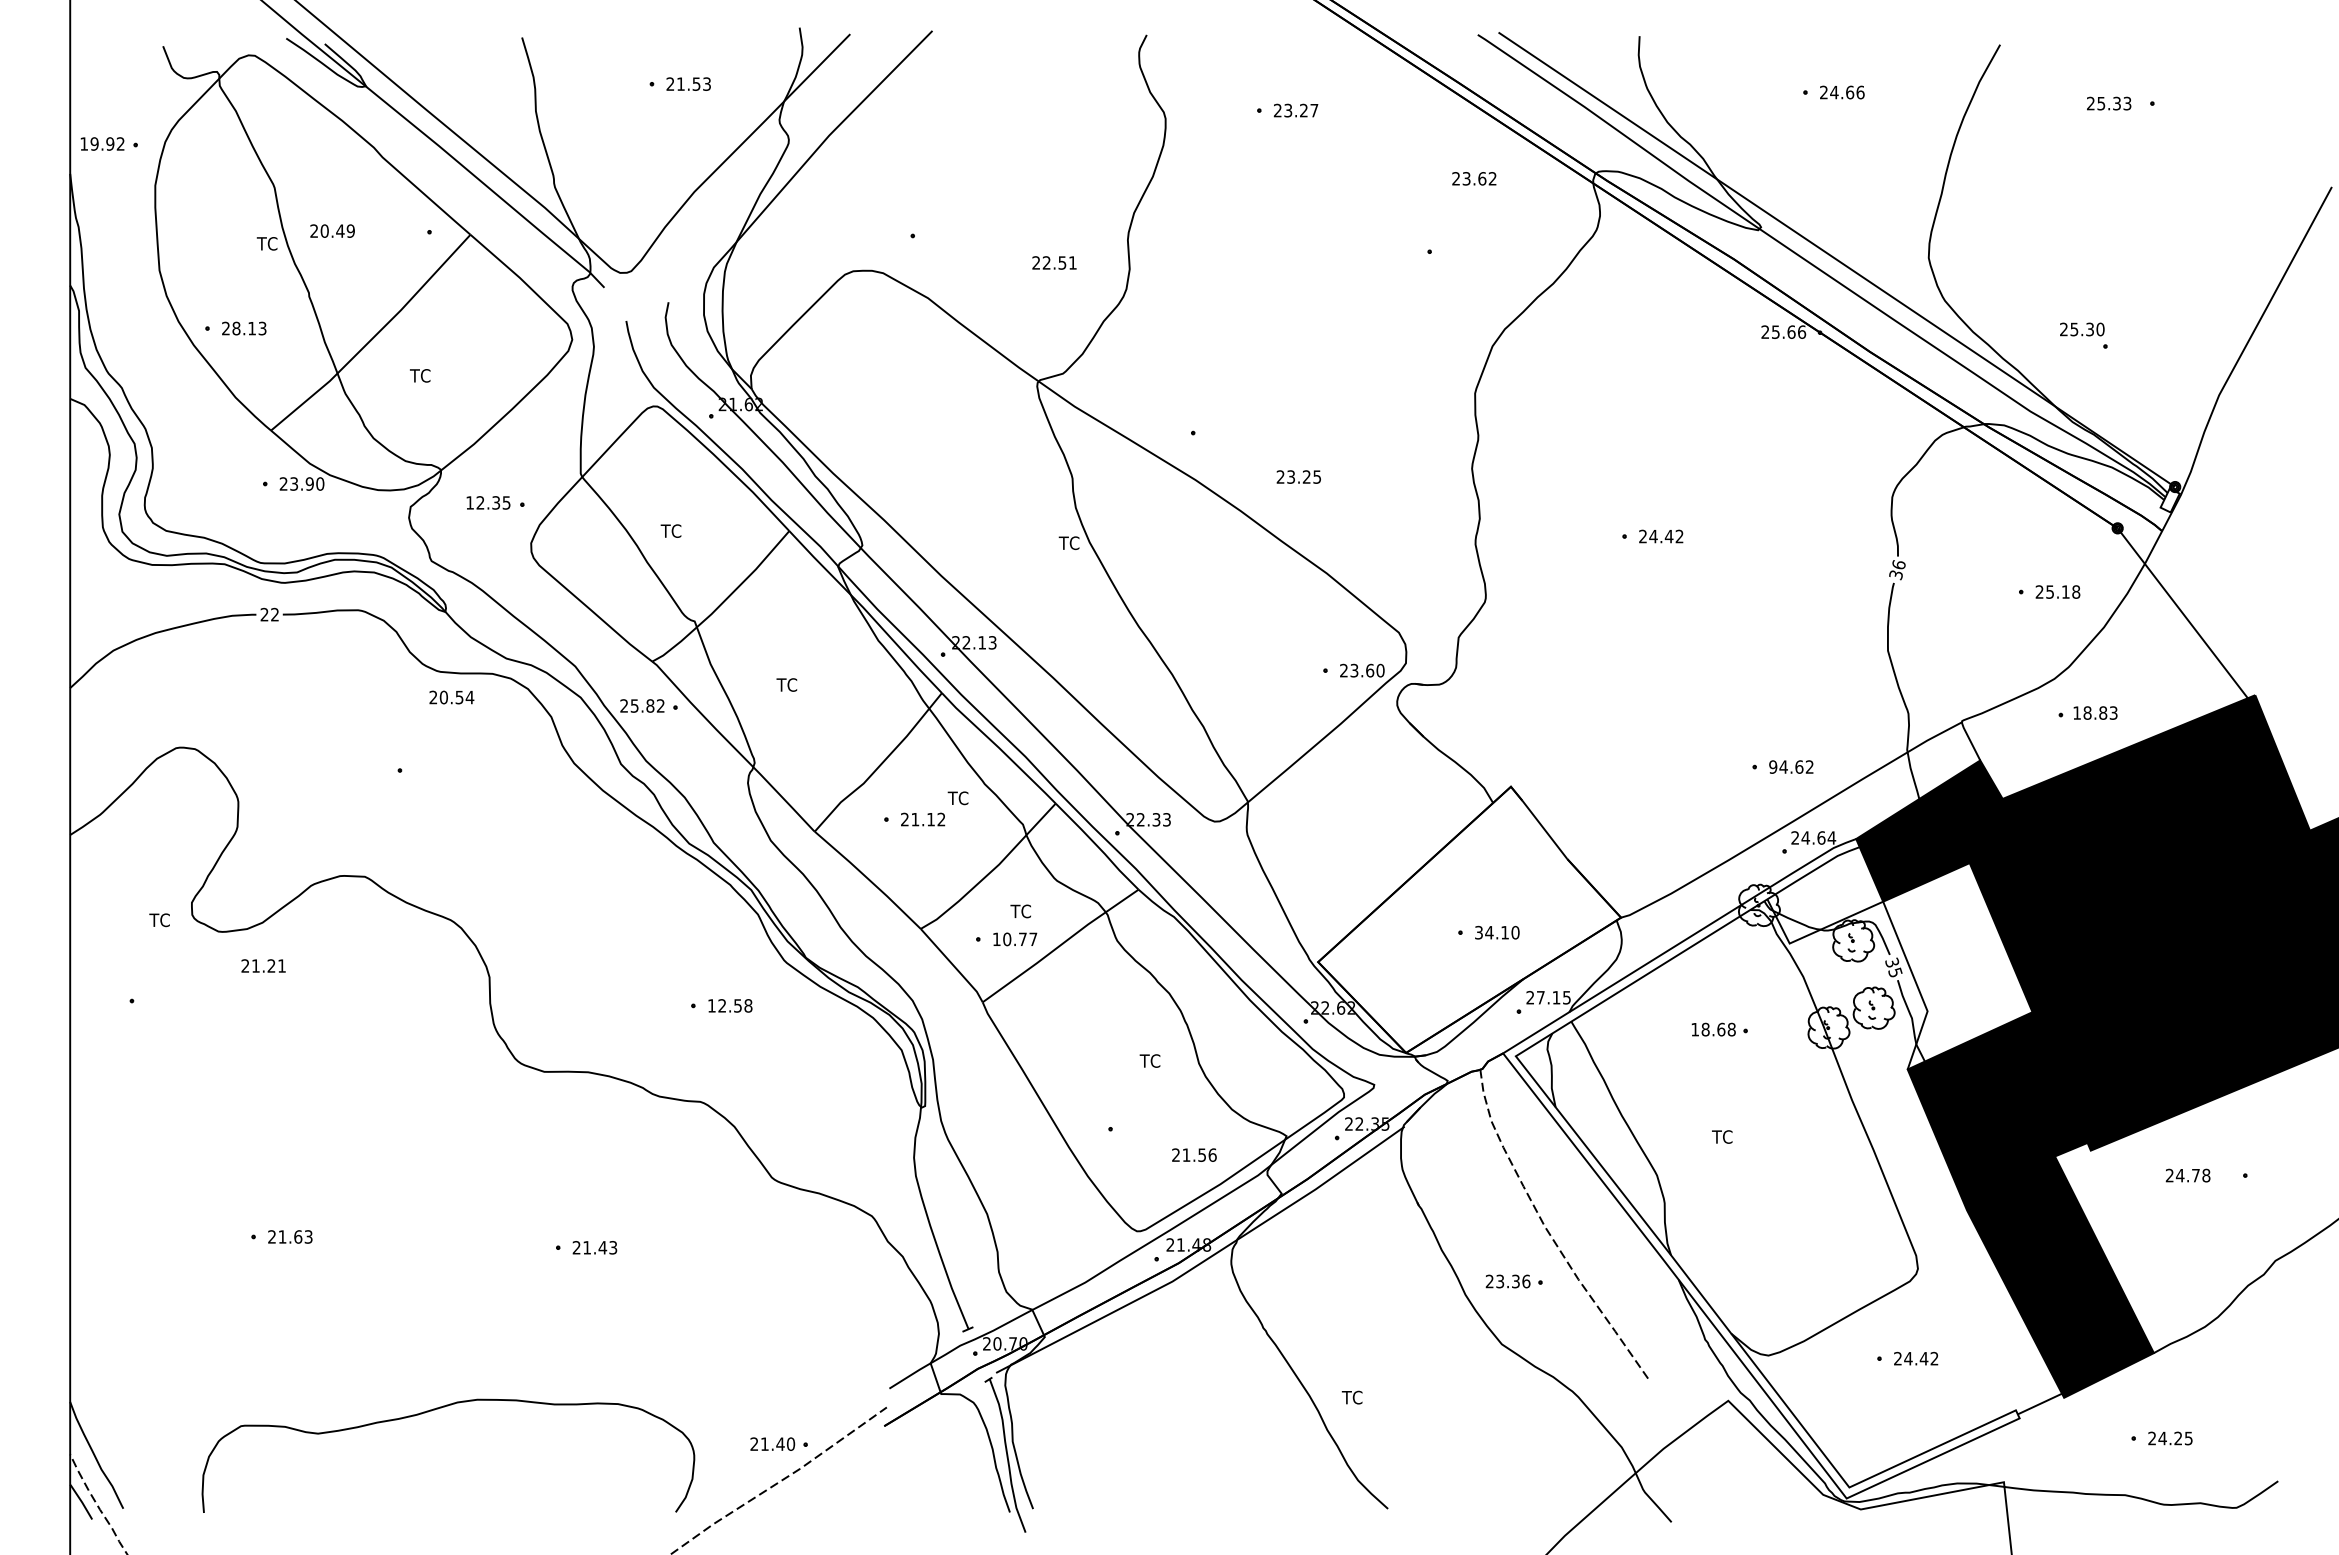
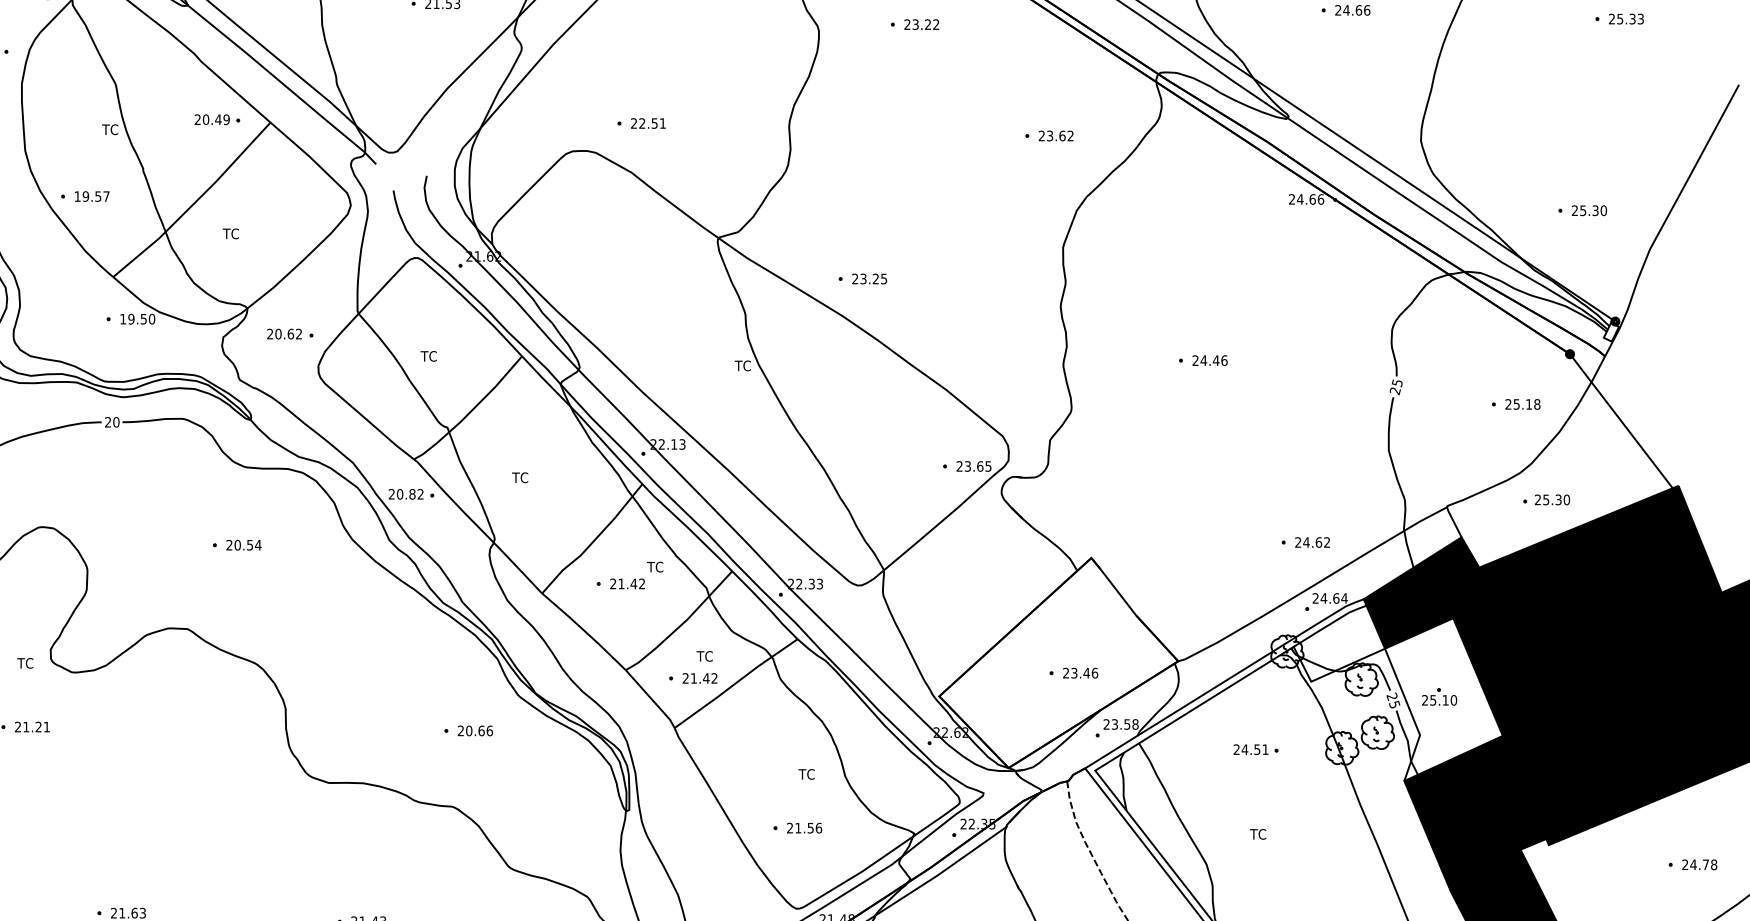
text: (2109, 103) -> (1626, 19), moved
text: (1314, 110) -> (936, 24), 23.27 -> 23.22
text: (1474, 178) -> (1056, 135), moved
text: (332, 230) -> (212, 119), moved
text: (1054, 262) -> (648, 123), moved
text: (244, 328) -> (92, 196), 28.13 -> 19.57
text: (2082, 329) -> (1589, 210), moved
text: (1775, 331) -> (1300, 198), 25.66 -> 24.66
text: (1298, 476) -> (869, 278), moved
text: (296, 483) -> (133, 318), 23.90 -> 19.50
text: (488, 502) -> (284, 333), 12.35 -> 20.62
text: (1679, 536) -> (1224, 360), 24.42 -> 24.46
text: (1897, 570) -> (1396, 387), 36 -> 25
text: (275, 614) -> (116, 422), 22 -> 20
text: (1380, 670) -> (988, 466), 23.60 -> 23.65
text: (451, 697) -> (243, 545), moved
text: (634, 705) -> (399, 493), 25.82 -> 20.82
text: (2095, 712) -> (1552, 499), 18.83 -> 25.30
text: (1773, 766) -> (1298, 542), 94.62 -> 24.62
text: (930, 819) -> (633, 583), 21.12 -> 21.42
text: (1497, 932) -> (1080, 673), 34.10 -> 23.46
text: (1014, 939) -> (699, 678), 10.77 -> 21.42
text: (1892, 962) -> (1392, 696), 35 -> 25
part: (1952, 962) -> (1439, 696), added
text: (263, 965) -> (32, 726), moved
text: (1553, 997) -> (1124, 724), 27.15 -> 23.58
text: (730, 1005) -> (475, 730), 12.58 -> 20.66
text: (1713, 1029) -> (1251, 749), 18.68 -> 24.51
text: (1194, 1154) -> (804, 827), moved
text: (2187, 1175) -> (1699, 864), moved

